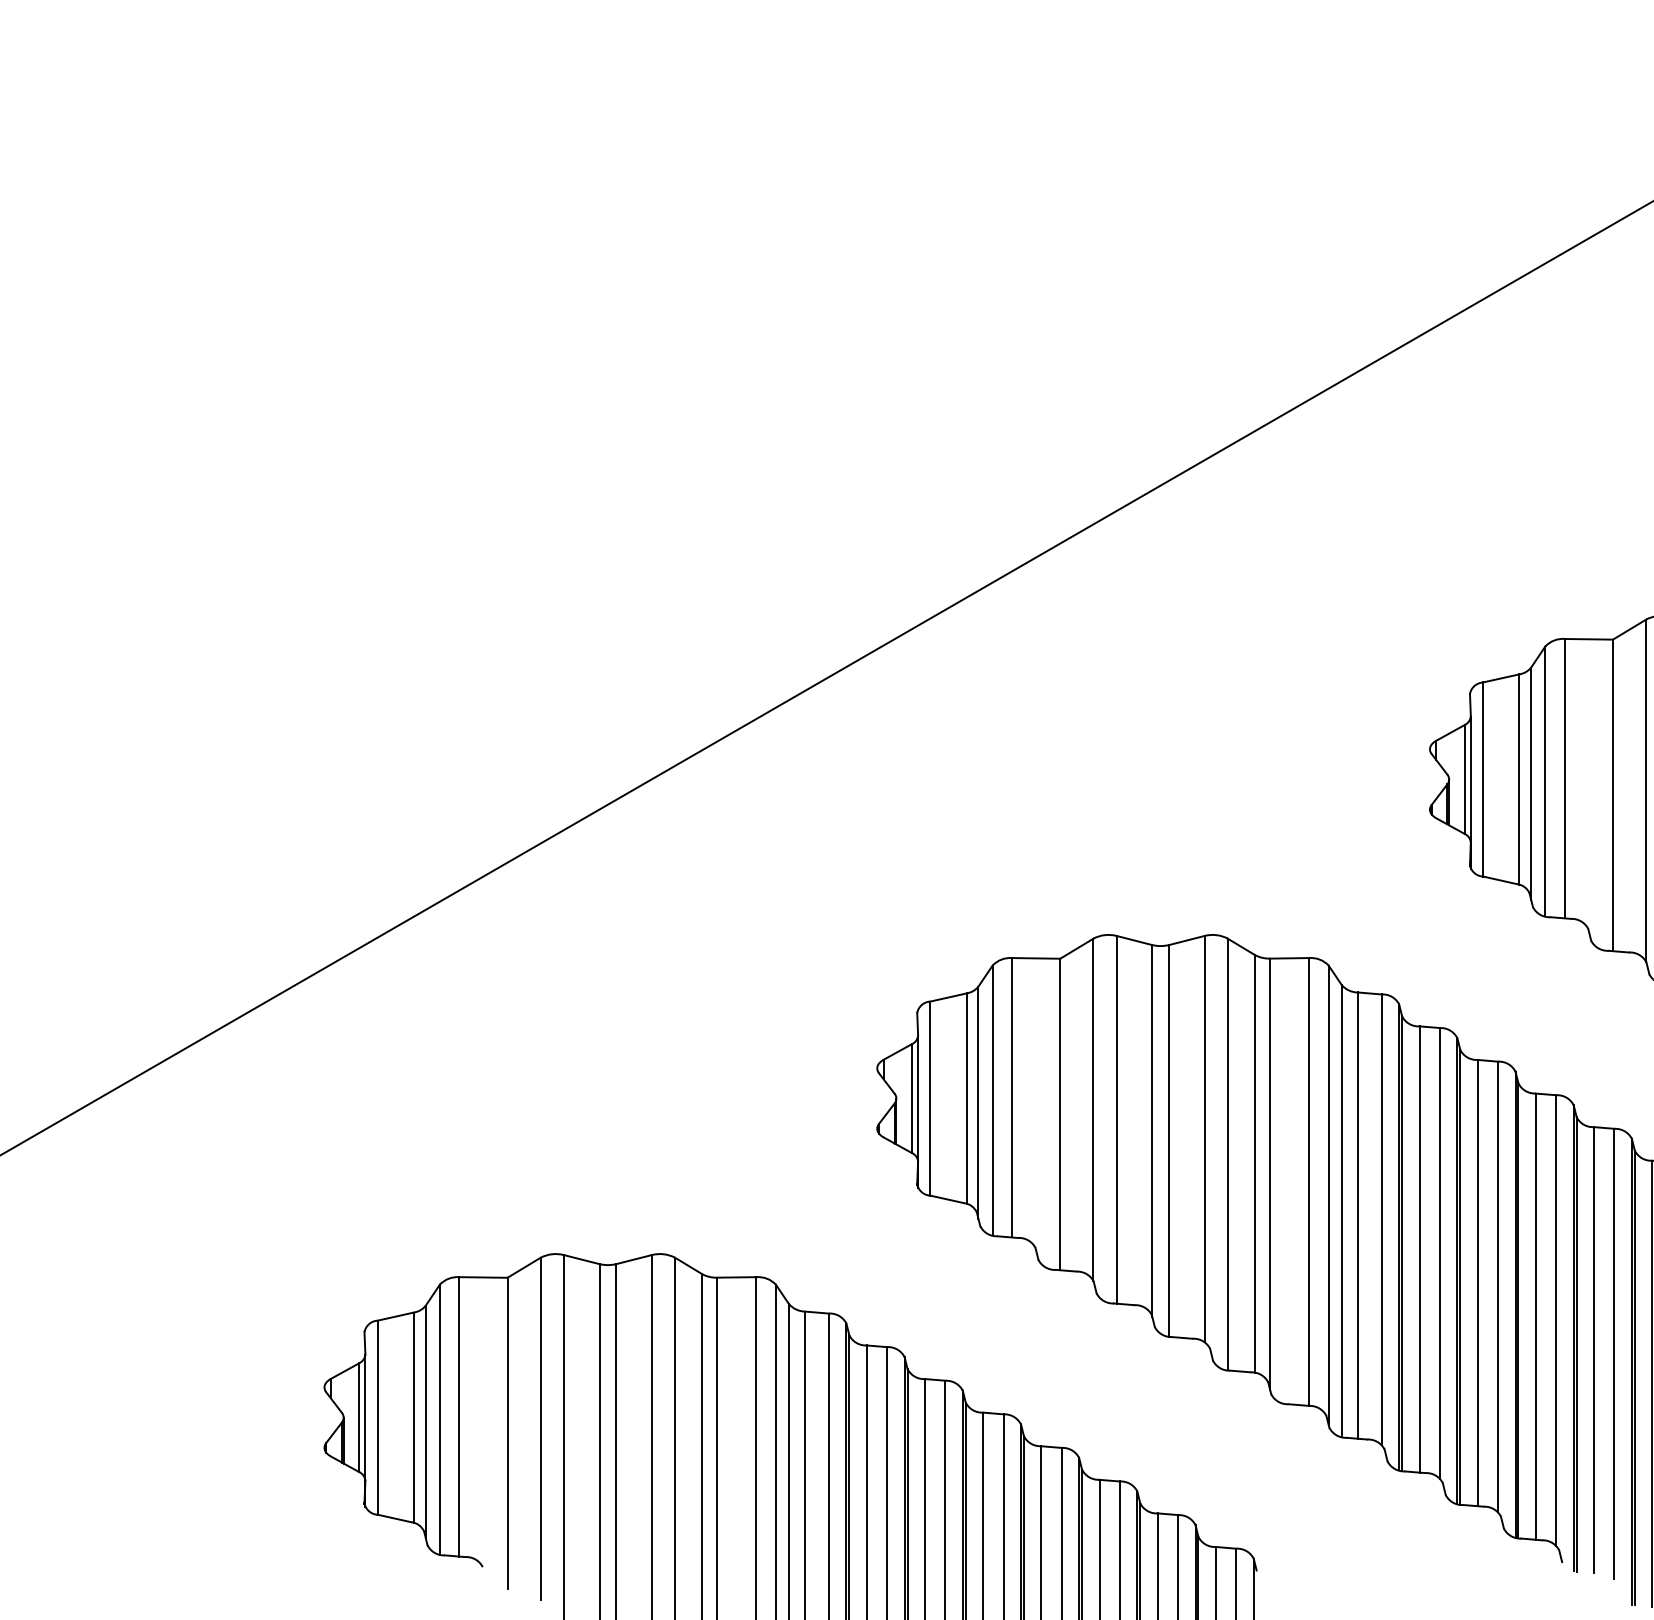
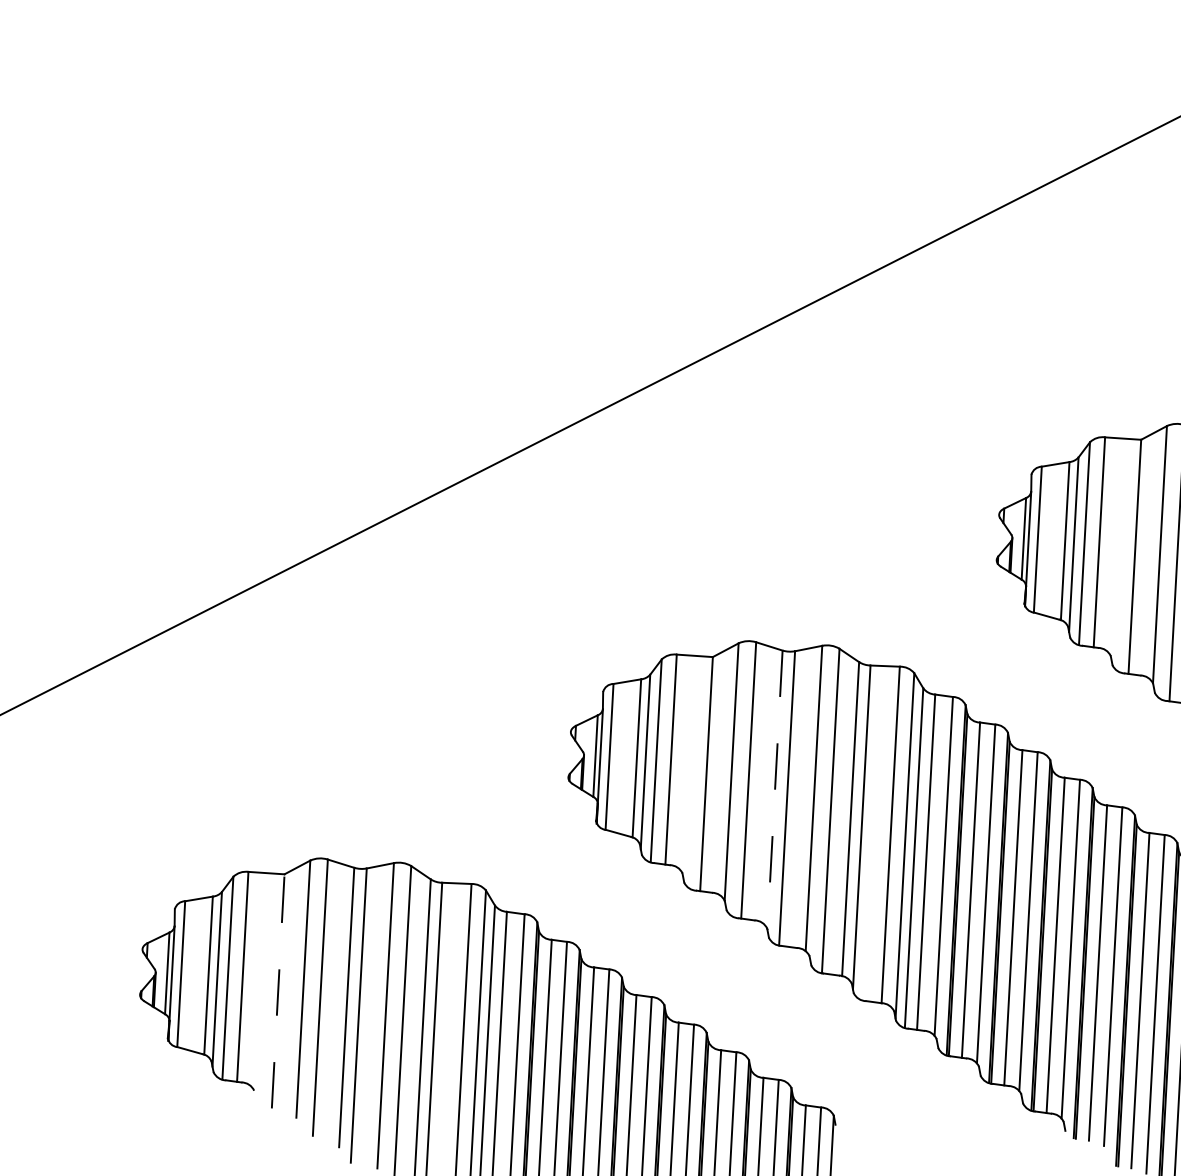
line: (1152, 1131) -> (775, 790), solid -> dashed
line: (507, 1433) -> (278, 991), solid -> dashed

